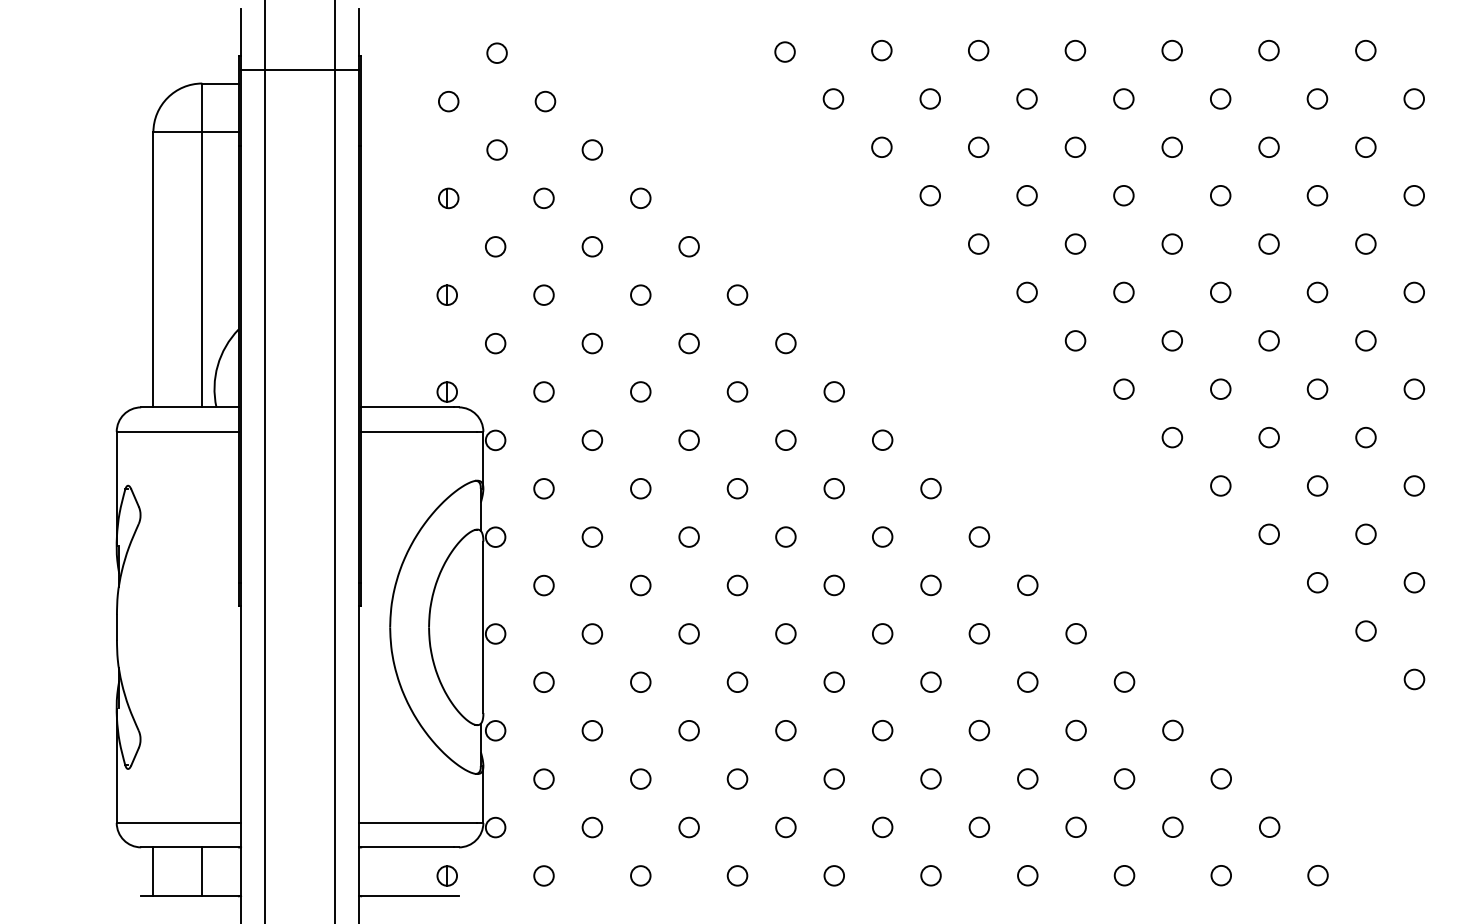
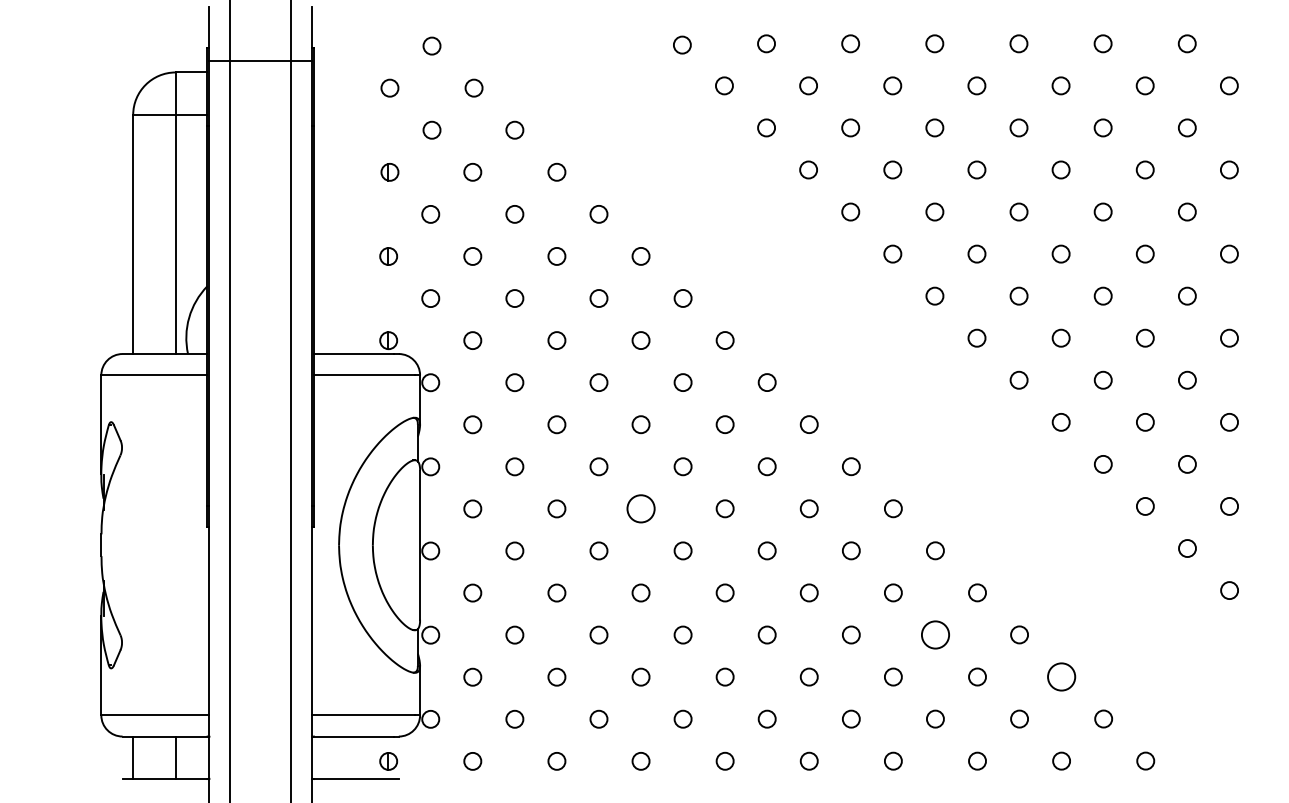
circle: (737, 585) -> (641, 508), size x1.6
circle: (1075, 730) -> (934, 634), size x1.6
circle: (1221, 778) -> (1061, 676), size x1.6

